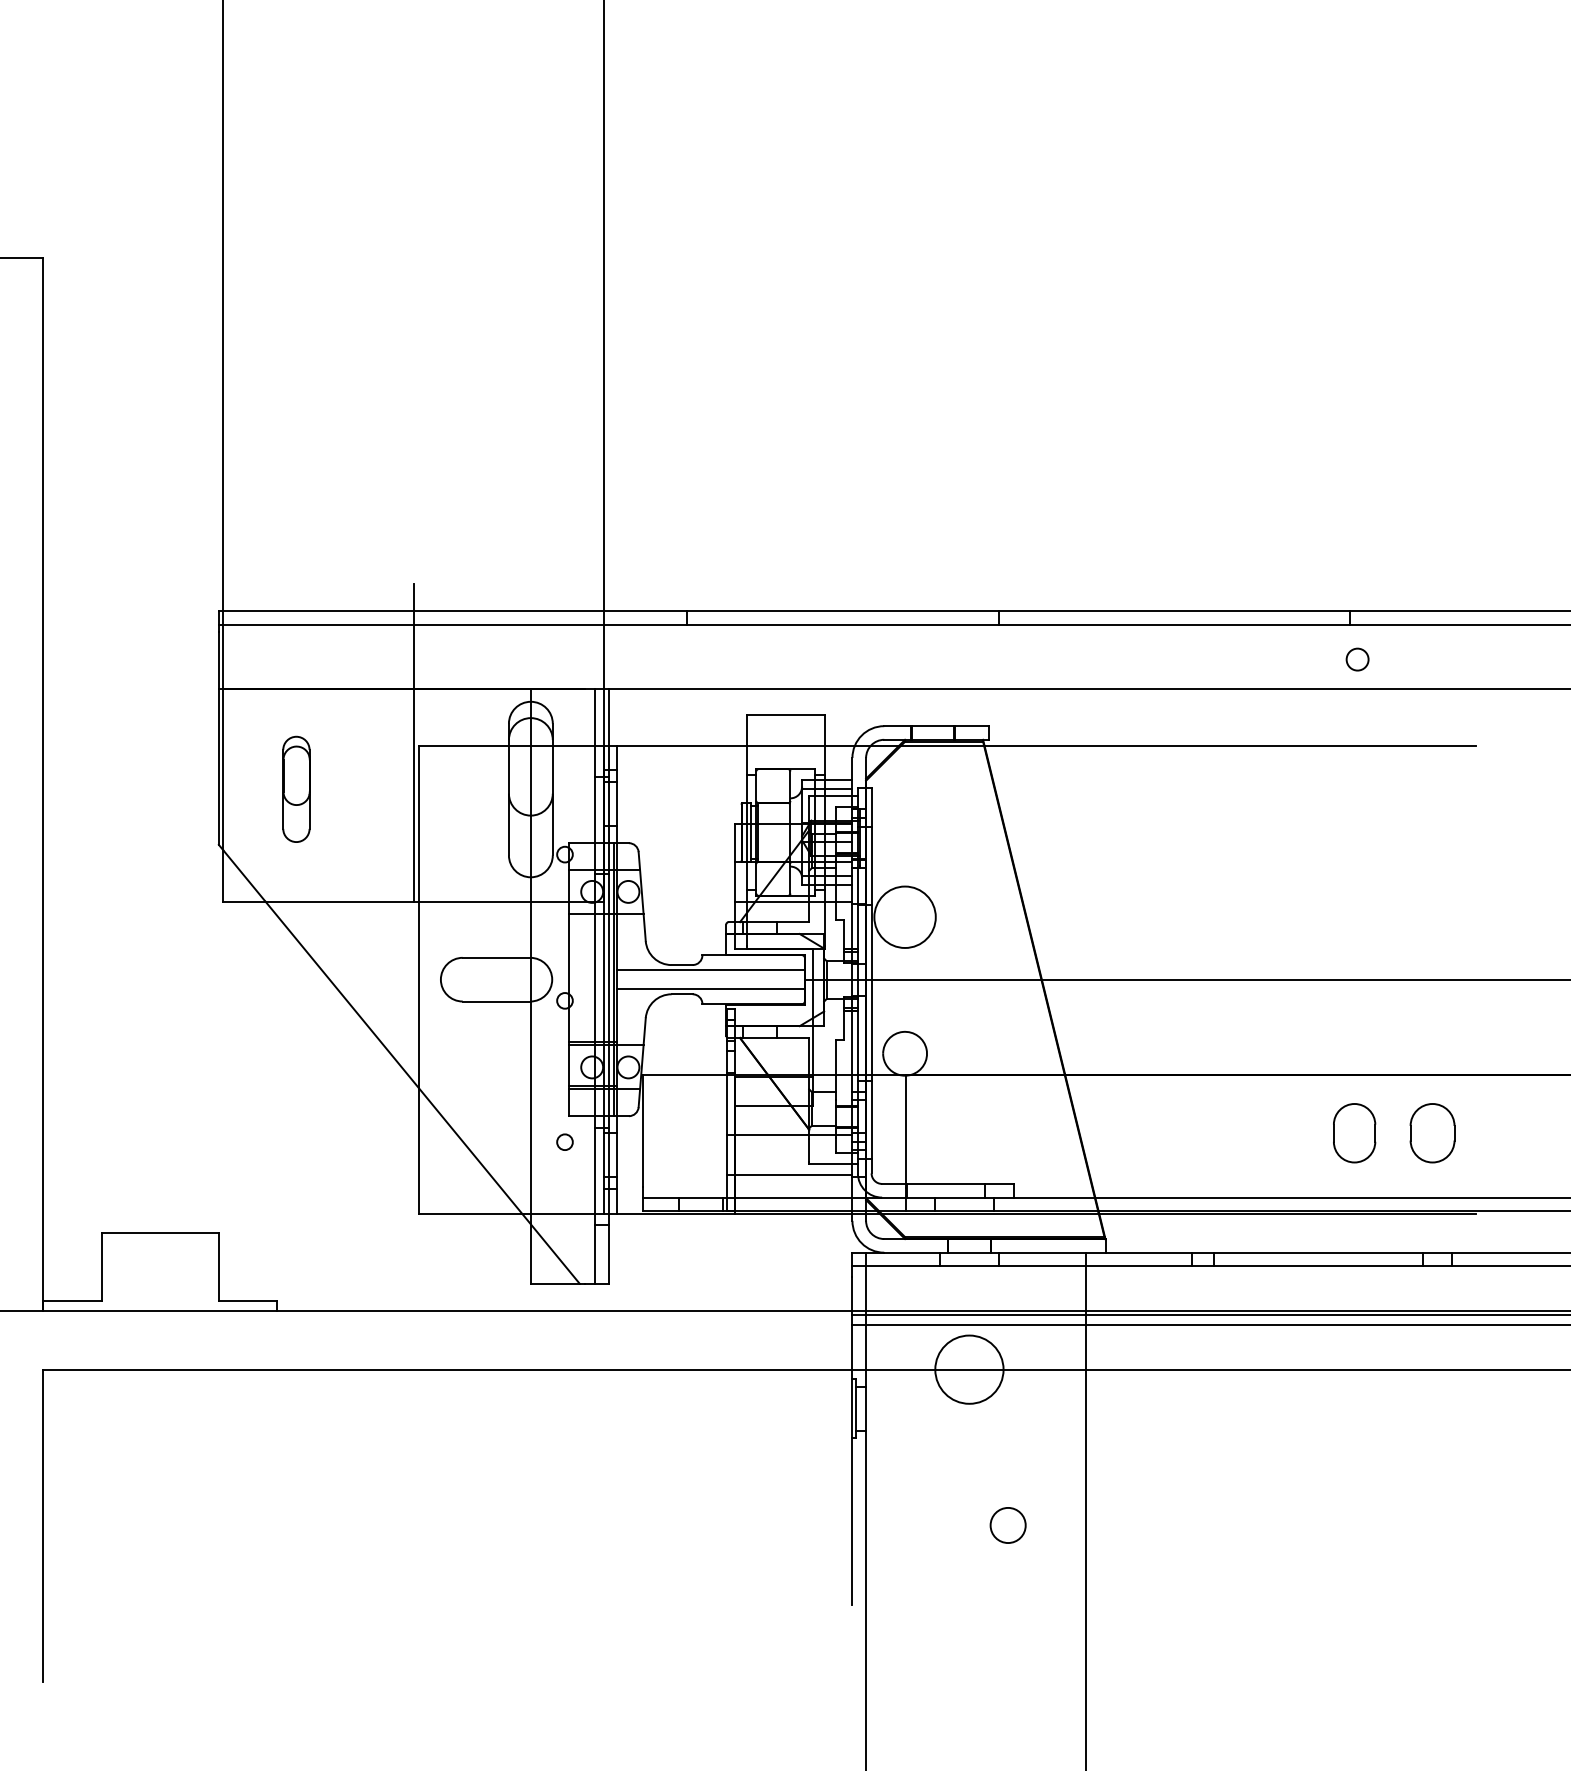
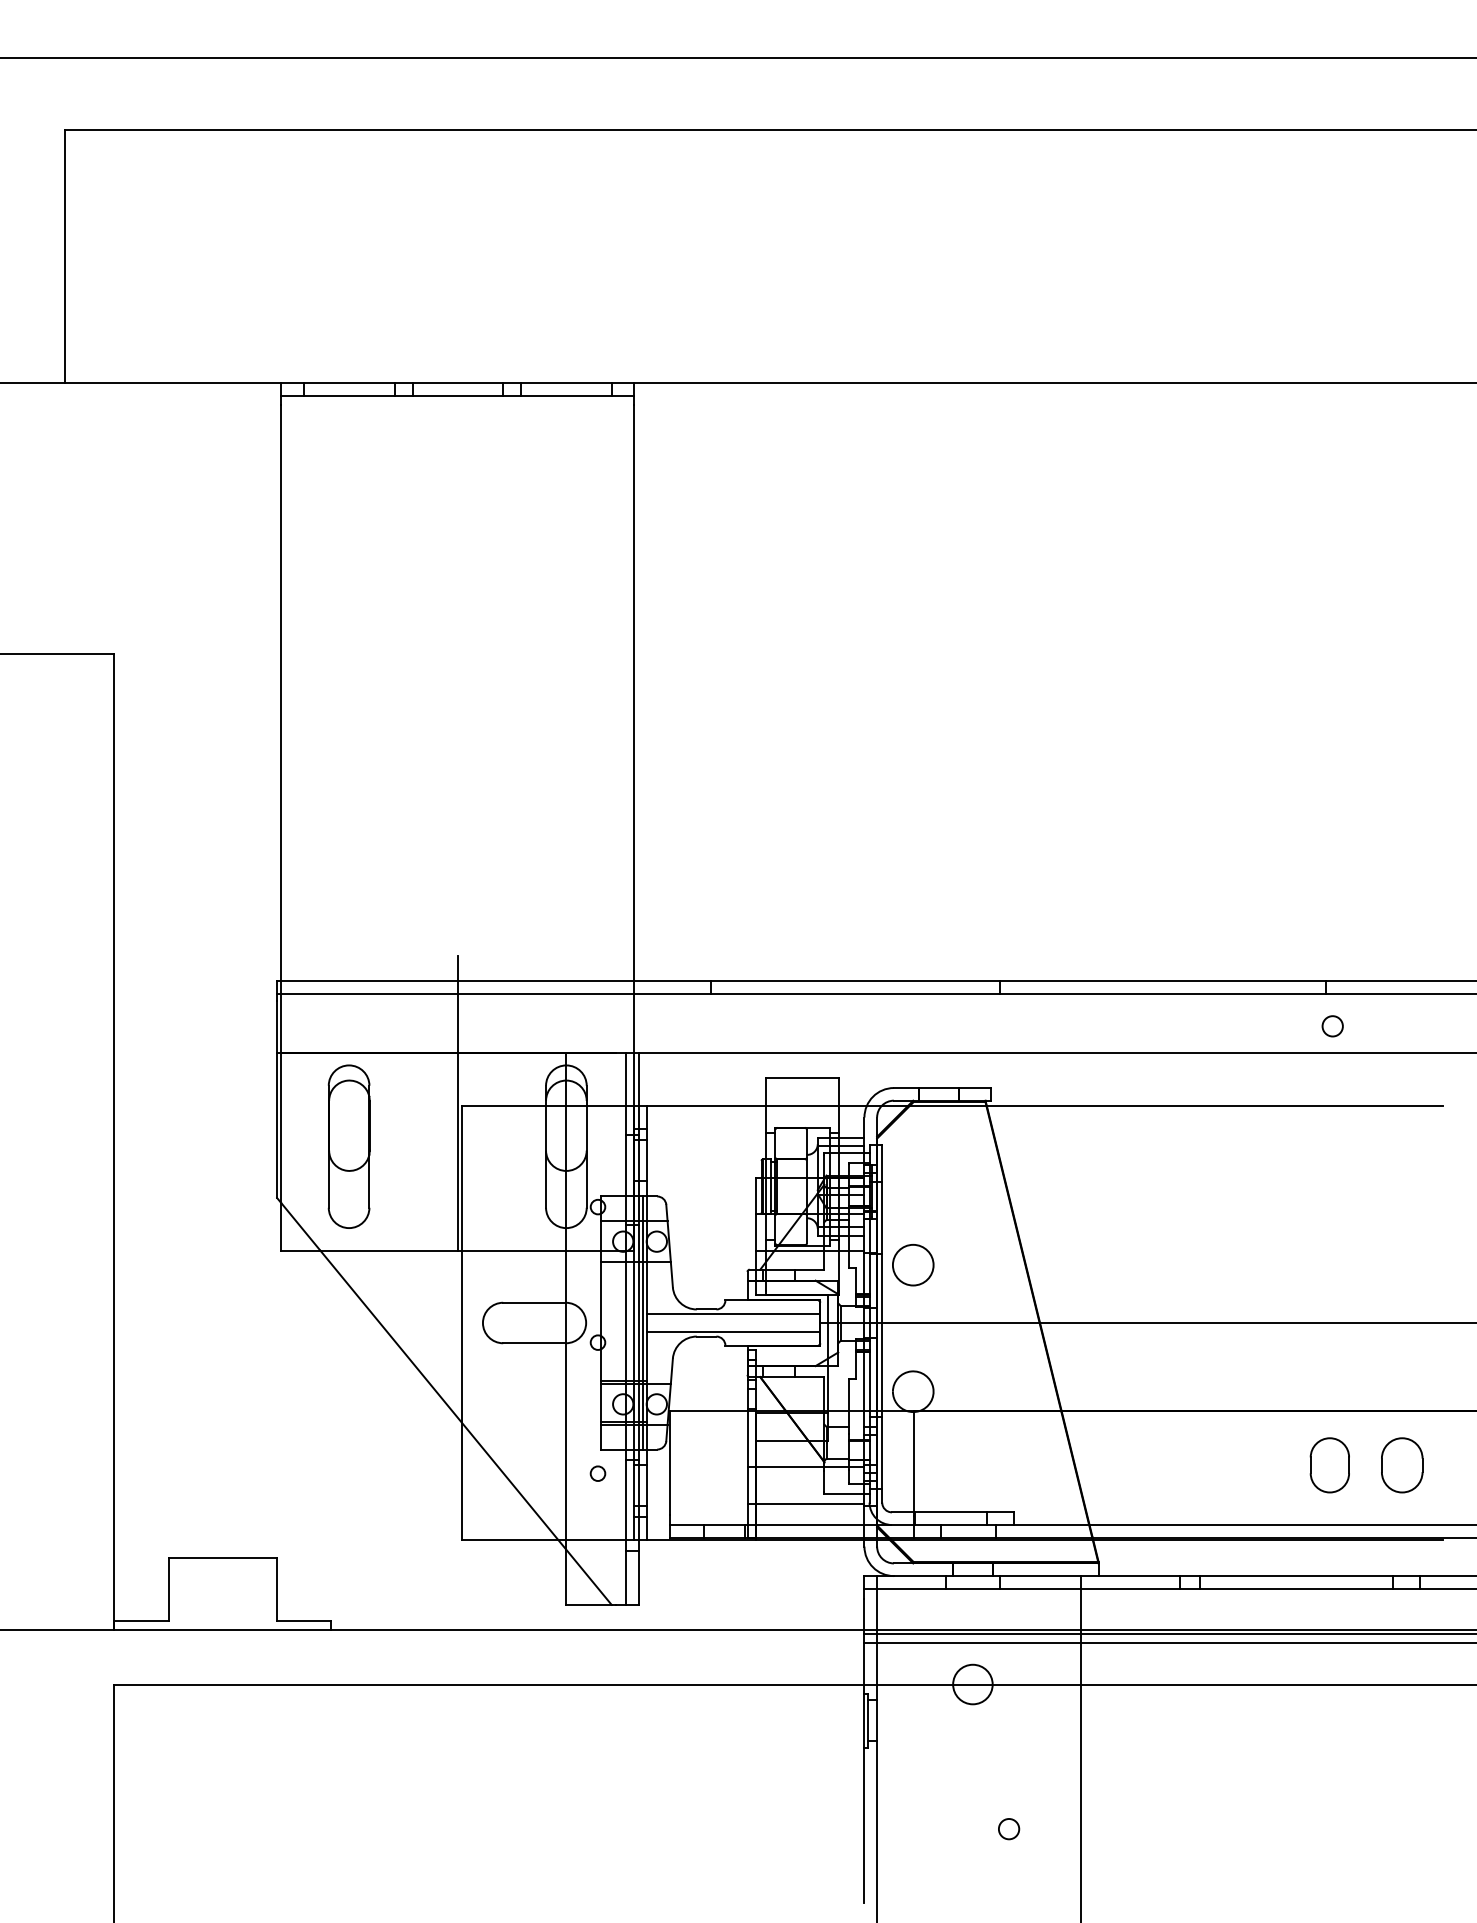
part: (295, 789) -> (348, 1146), size x1.67
circle: (904, 916) -> (912, 1264), size x0.71
circle: (968, 1369) -> (972, 1684), size x0.62
circle: (1008, 1526) -> (1009, 1829), size x0.62

